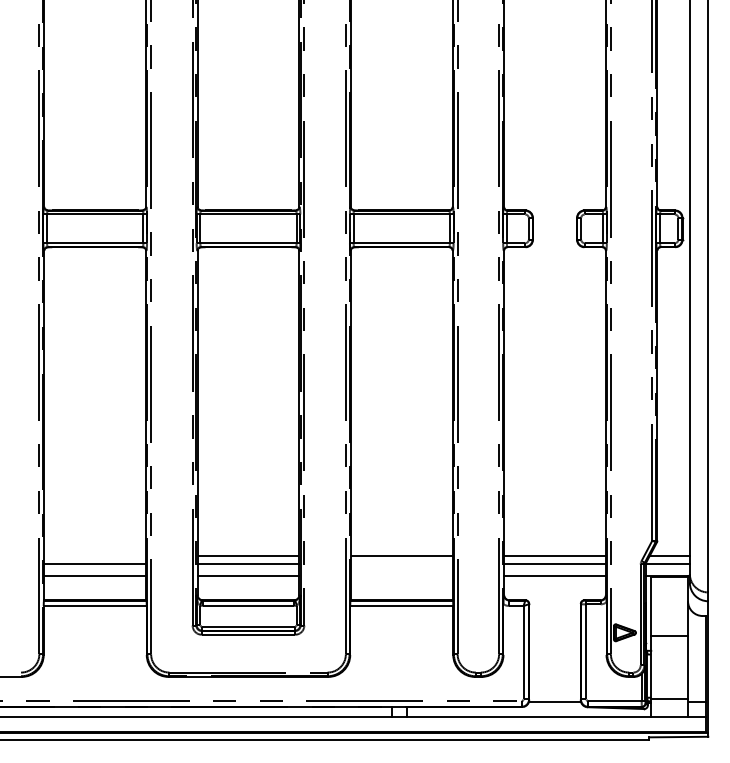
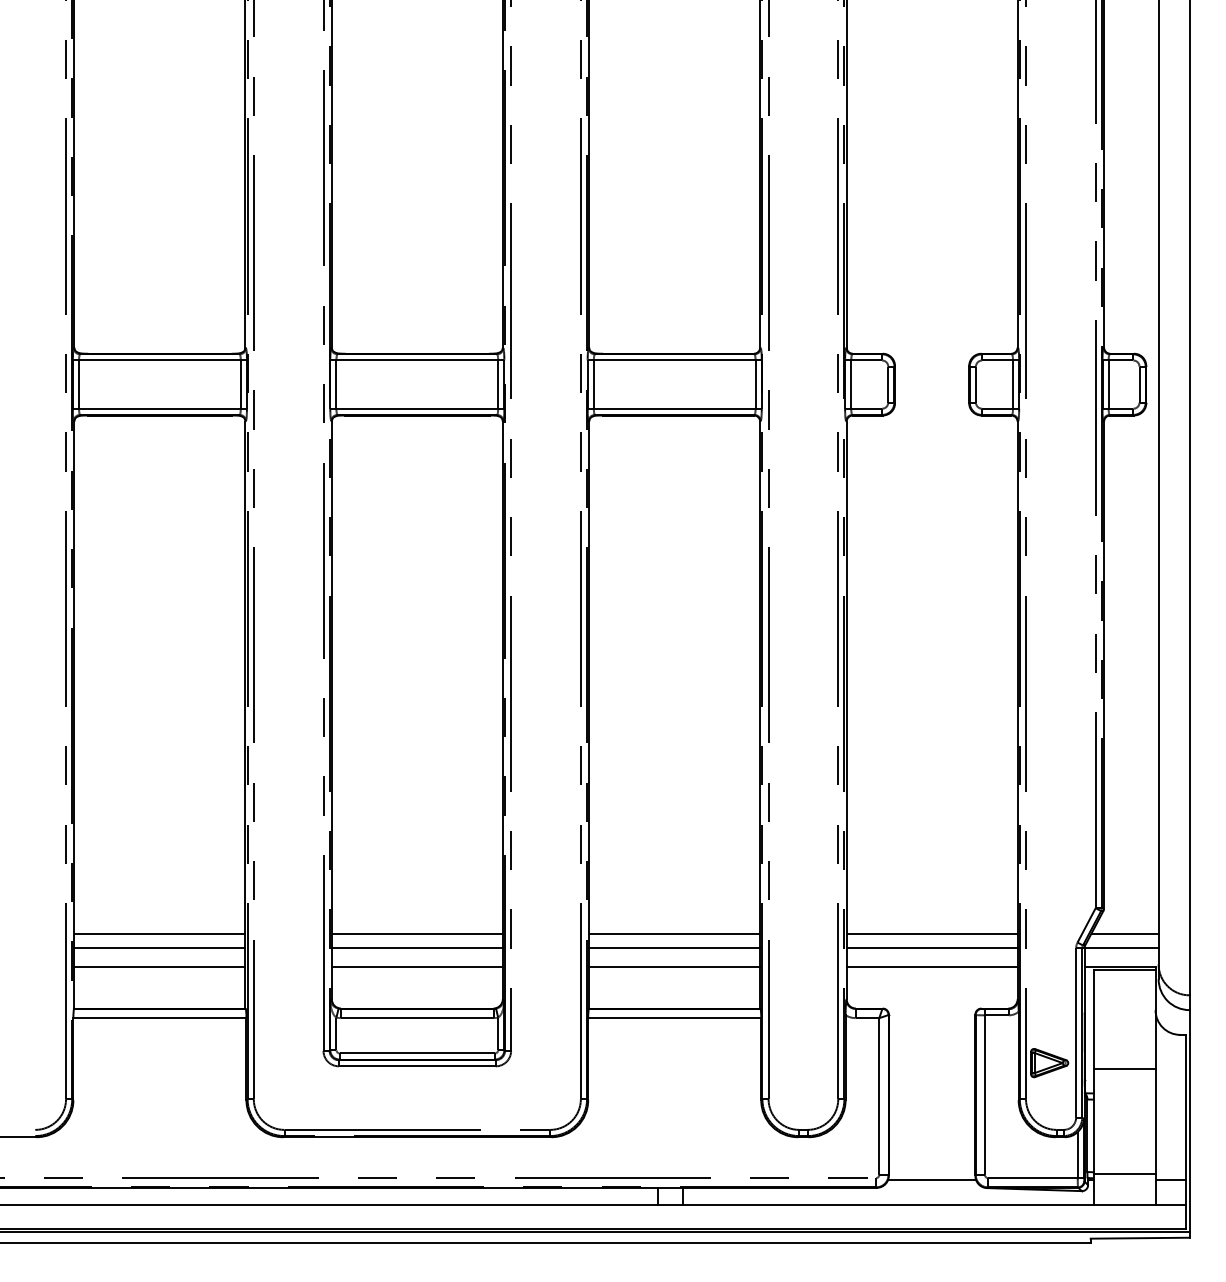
line: (95, 555) -> (160, 933), added
line: (401, 564) -> (674, 948), added
line: (401, 575) -> (674, 966), added

